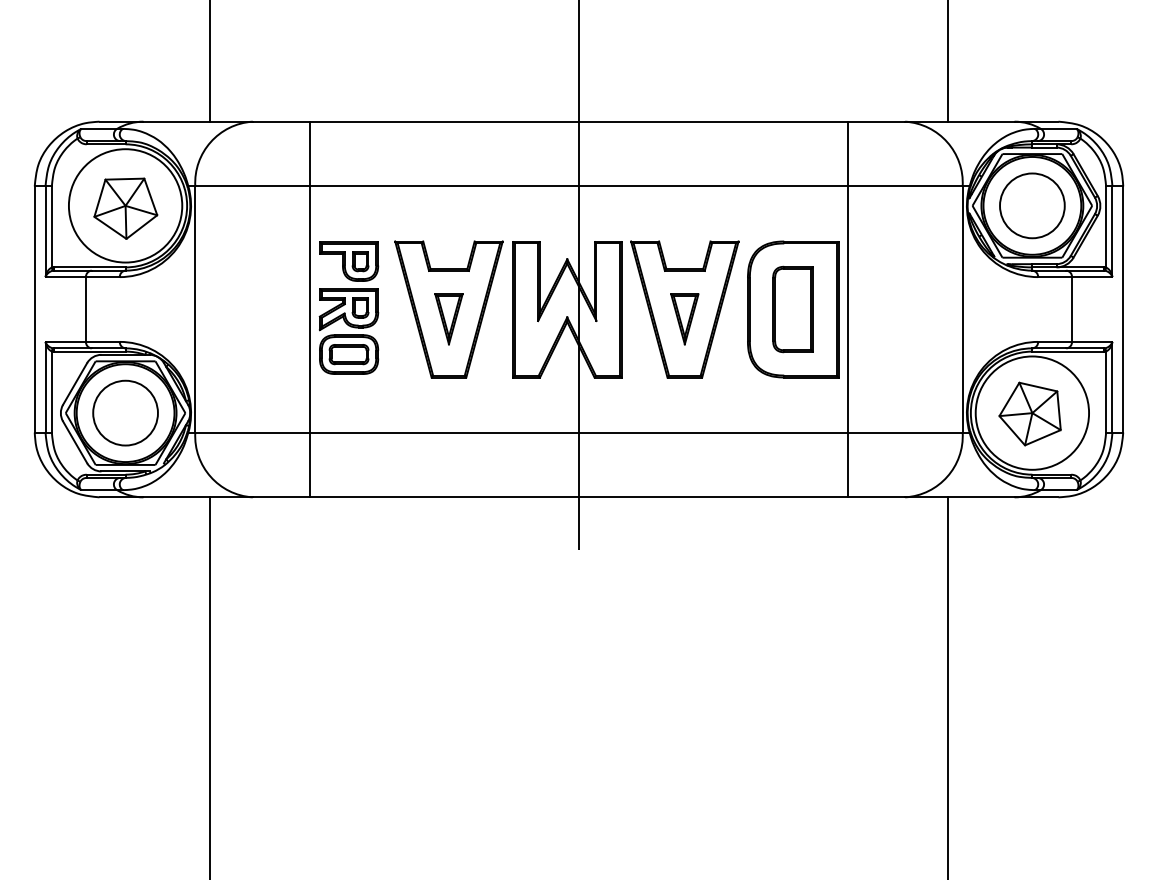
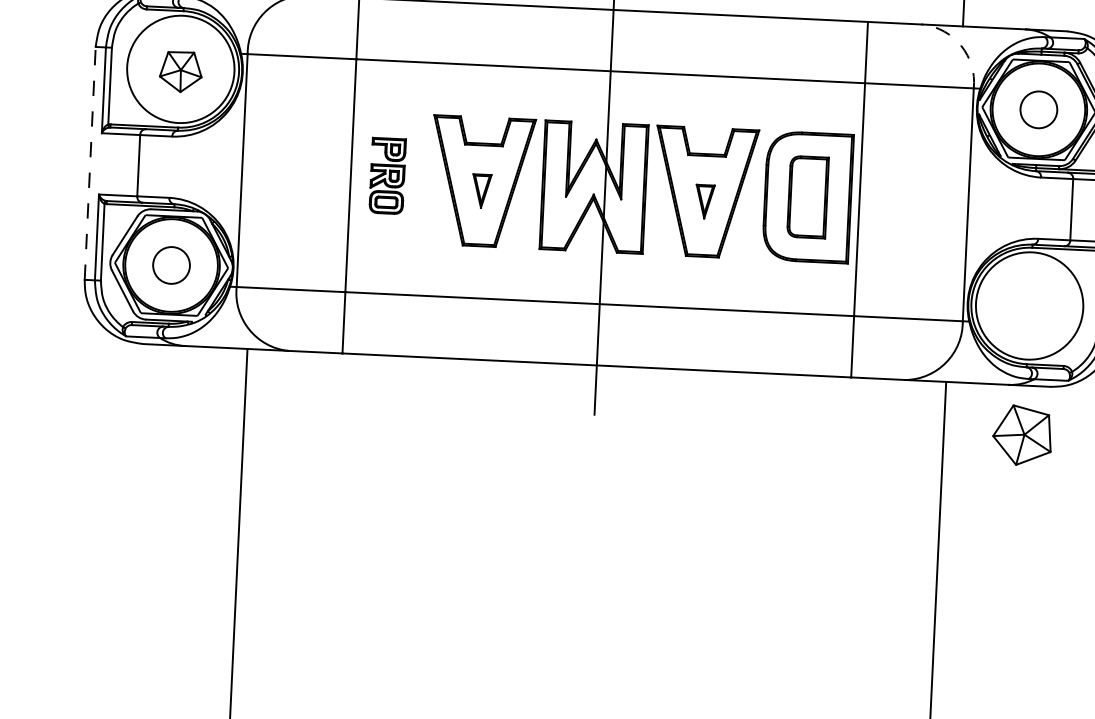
arc: (947, 142) -> (961, 46), solid -> dashed
circle: (1032, 205) -> (1039, 109), size x0.6
part: (125, 208) -> (180, 71), size x0.7
part: (348, 307) -> (387, 175), size x0.6
line: (34, 309) -> (90, 163), solid -> dashed
part: (448, 319) -> (481, 191), size x0.7
part: (684, 319) -> (704, 201), size x0.7
circle: (125, 412) -> (171, 264), size x0.6
part: (1029, 413) -> (1021, 434), moved

